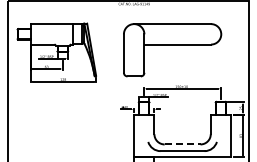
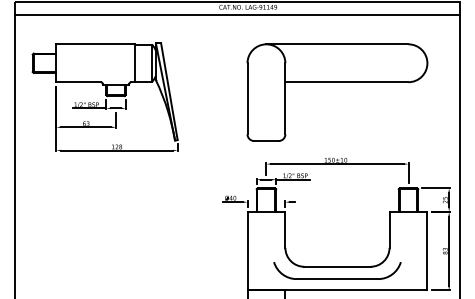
line: (128, 8) -> (237, 15), added
part: (172, 50) -> (337, 93), moved
line: (182, 144) -> (337, 266), dashed -> solid

